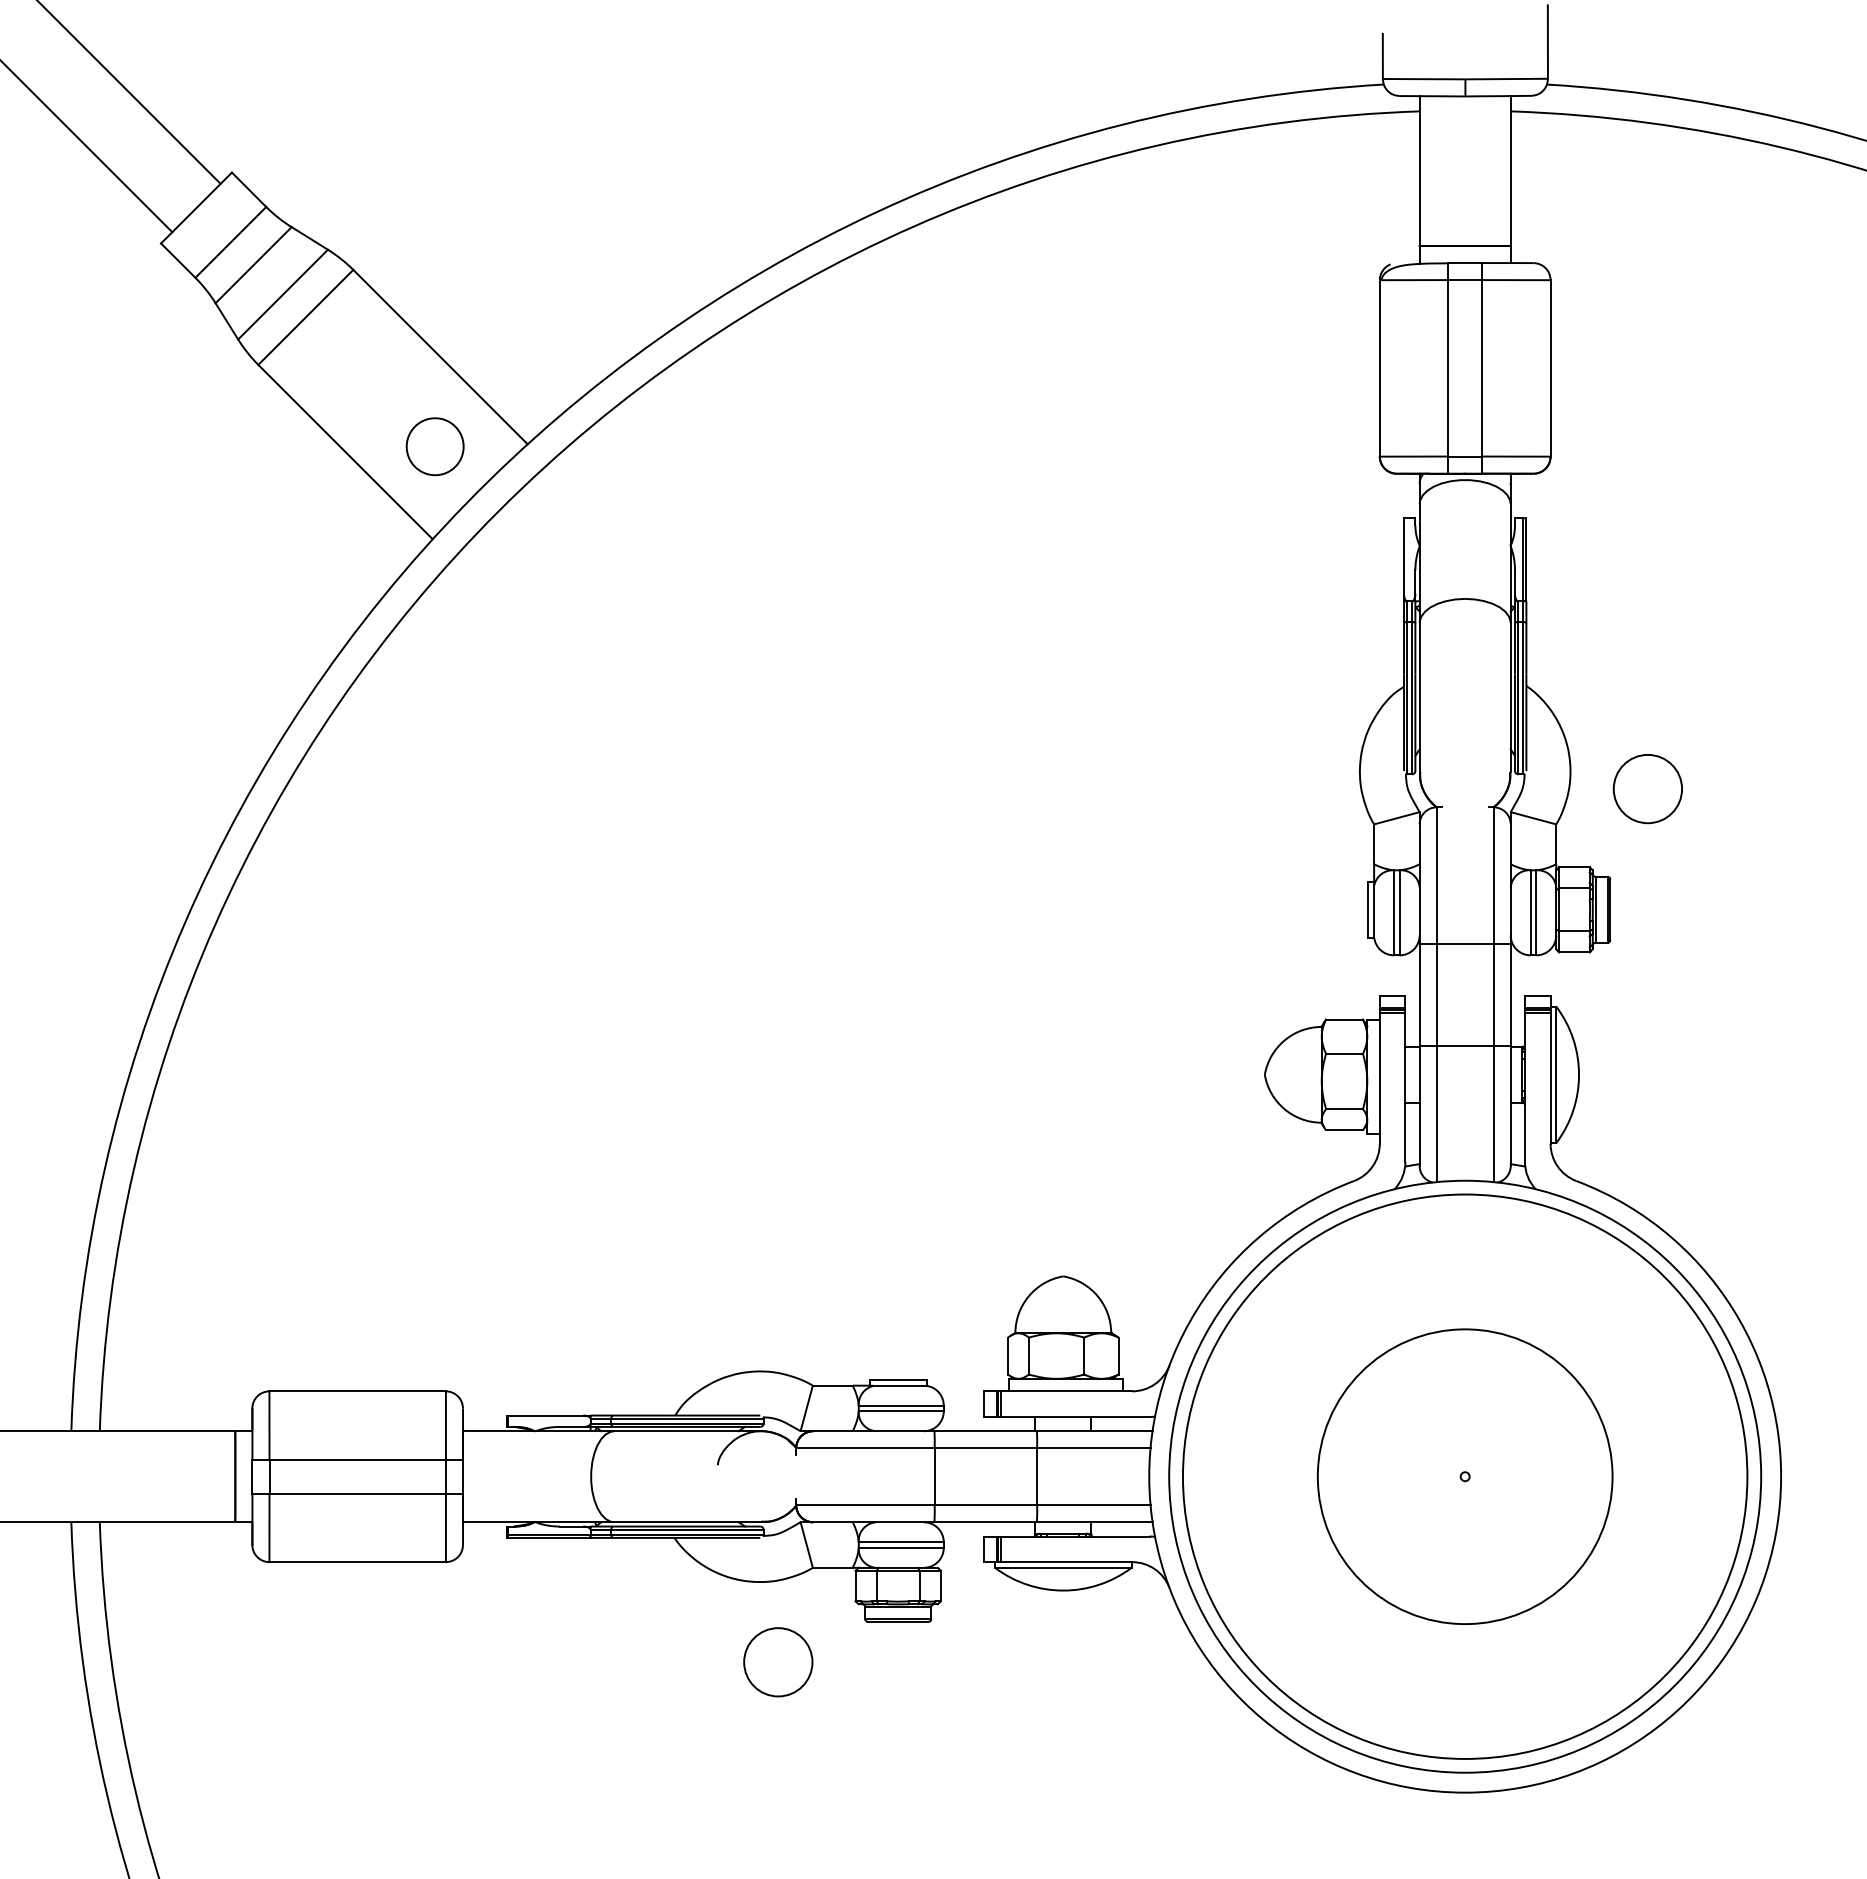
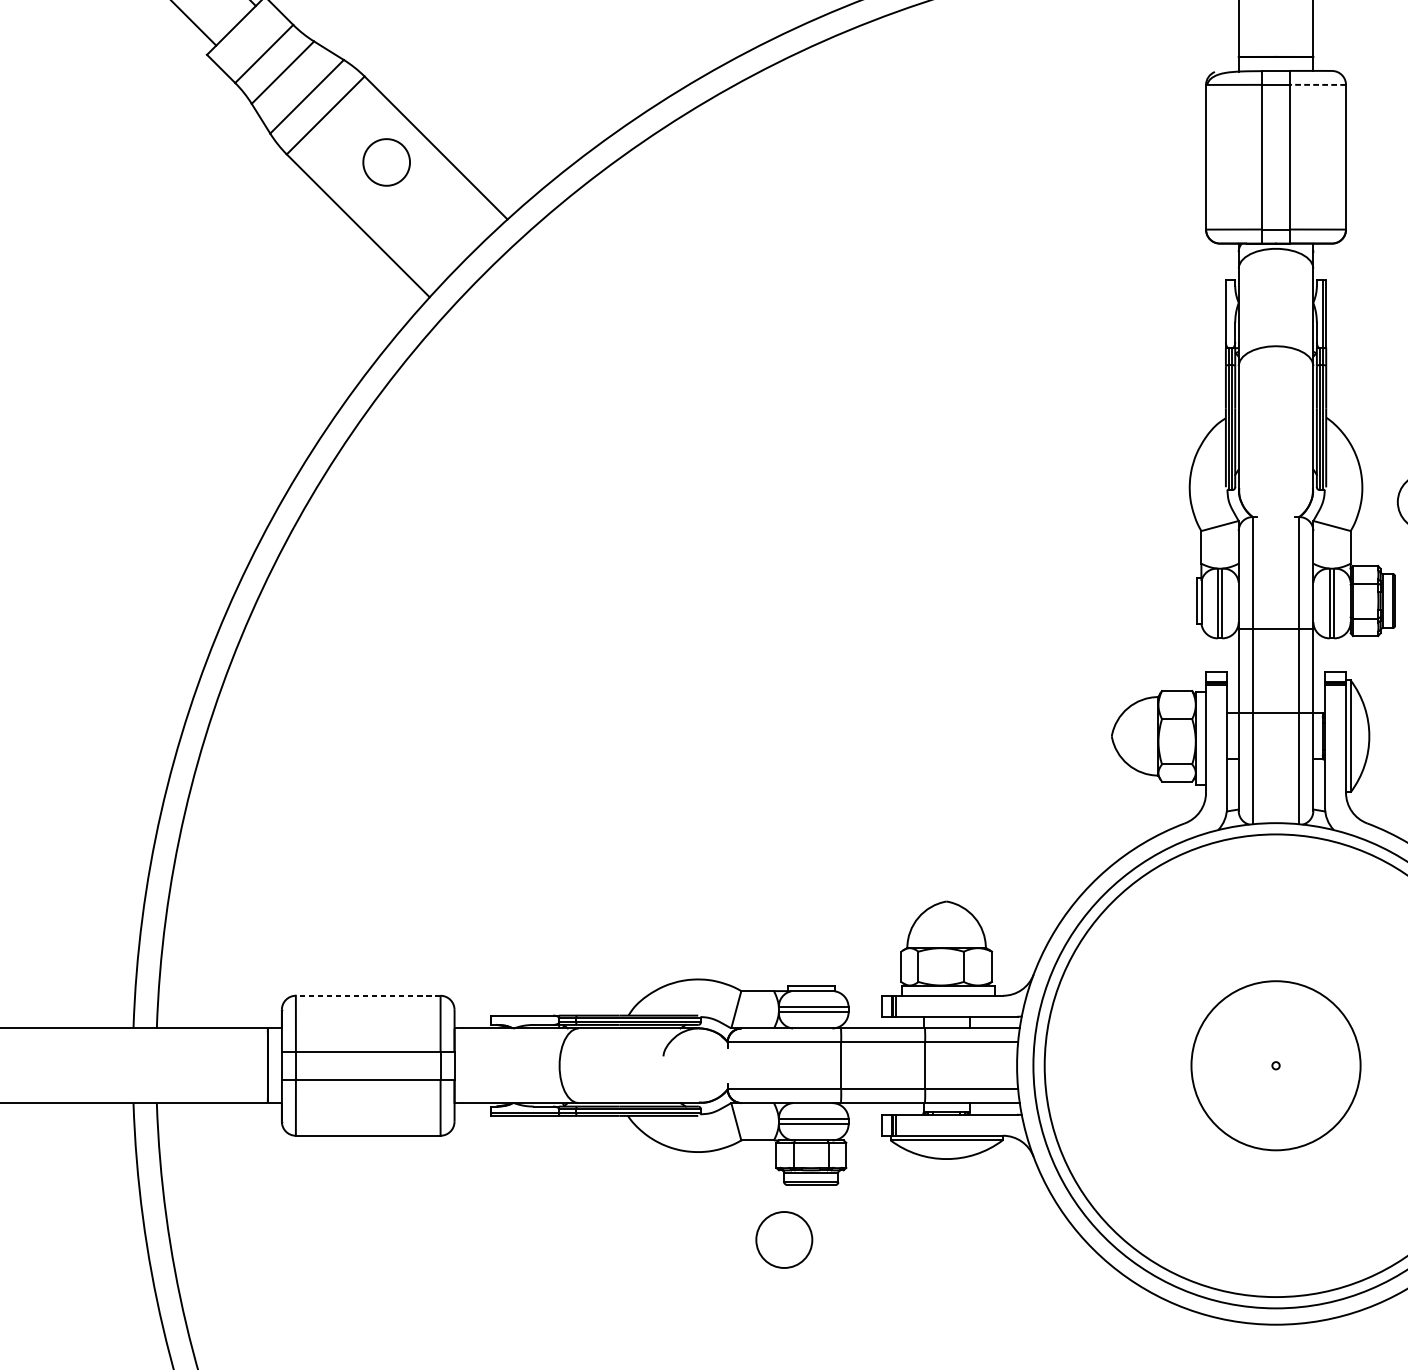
line: (1515, 280) -> (1317, 85), solid -> dashed
part: (434, 446) -> (386, 162), moved
line: (357, 1391) -> (368, 995), solid -> dashed
circle: (1464, 1476) -> (1275, 1065), size x0.7
circle: (778, 1662) -> (784, 1240), moved

